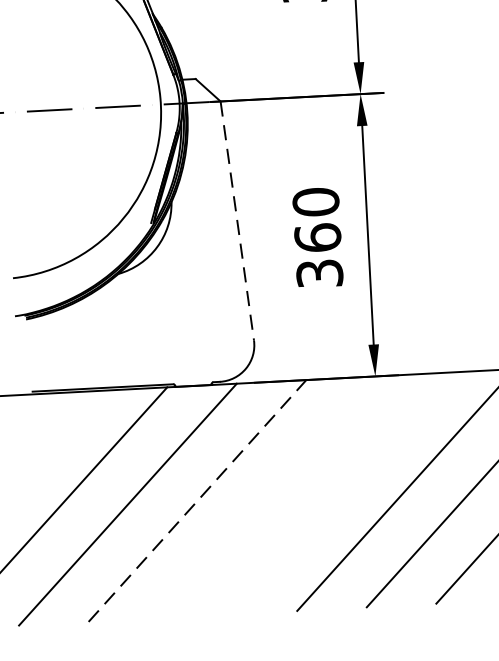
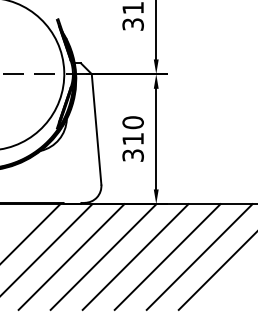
line: (237, 221) -> (96, 129), dashed -> solid
text: (316, 236) -> (132, 138), 360 -> 310
line: (336, 492) -> (135, 256), added
line: (266, 496) -> (103, 256), added
line: (197, 501) -> (71, 257), dashed -> solid

